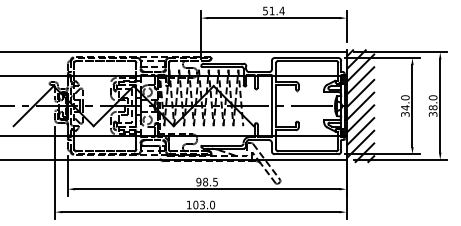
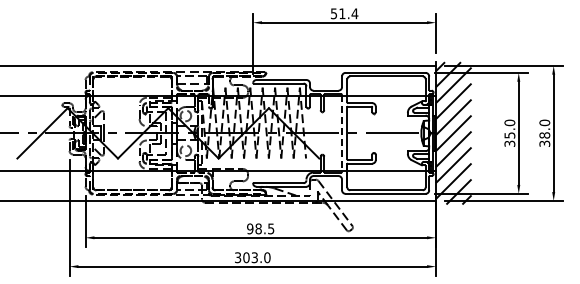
line: (272, 106) -> (342, 133), solid -> dashed
text: (405, 107) -> (509, 135), 34.0 -> 35.0
text: (189, 204) -> (238, 257), 103.0 -> 303.0

